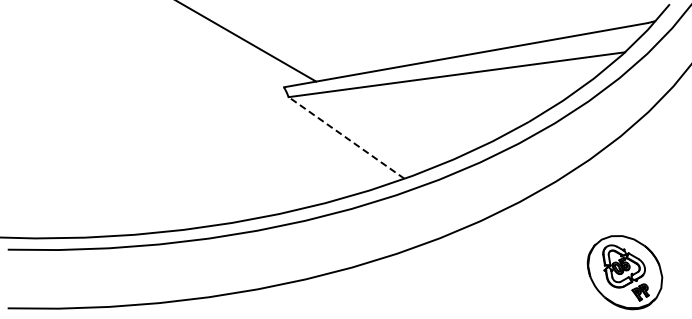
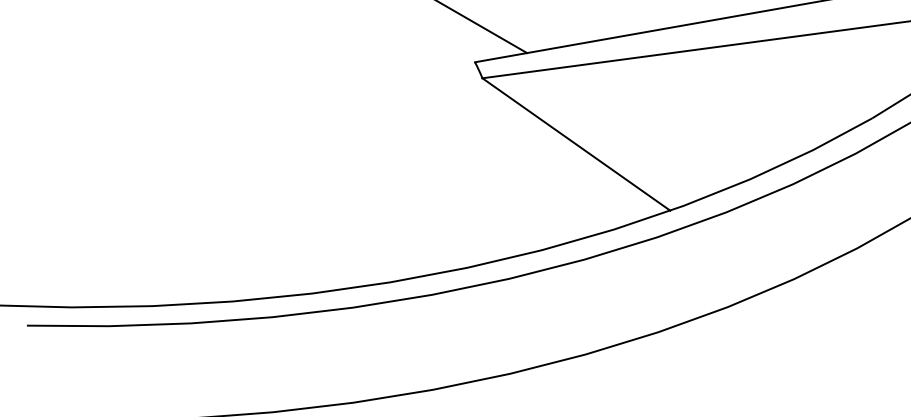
line: (346, 137) -> (576, 143), dashed -> solid

